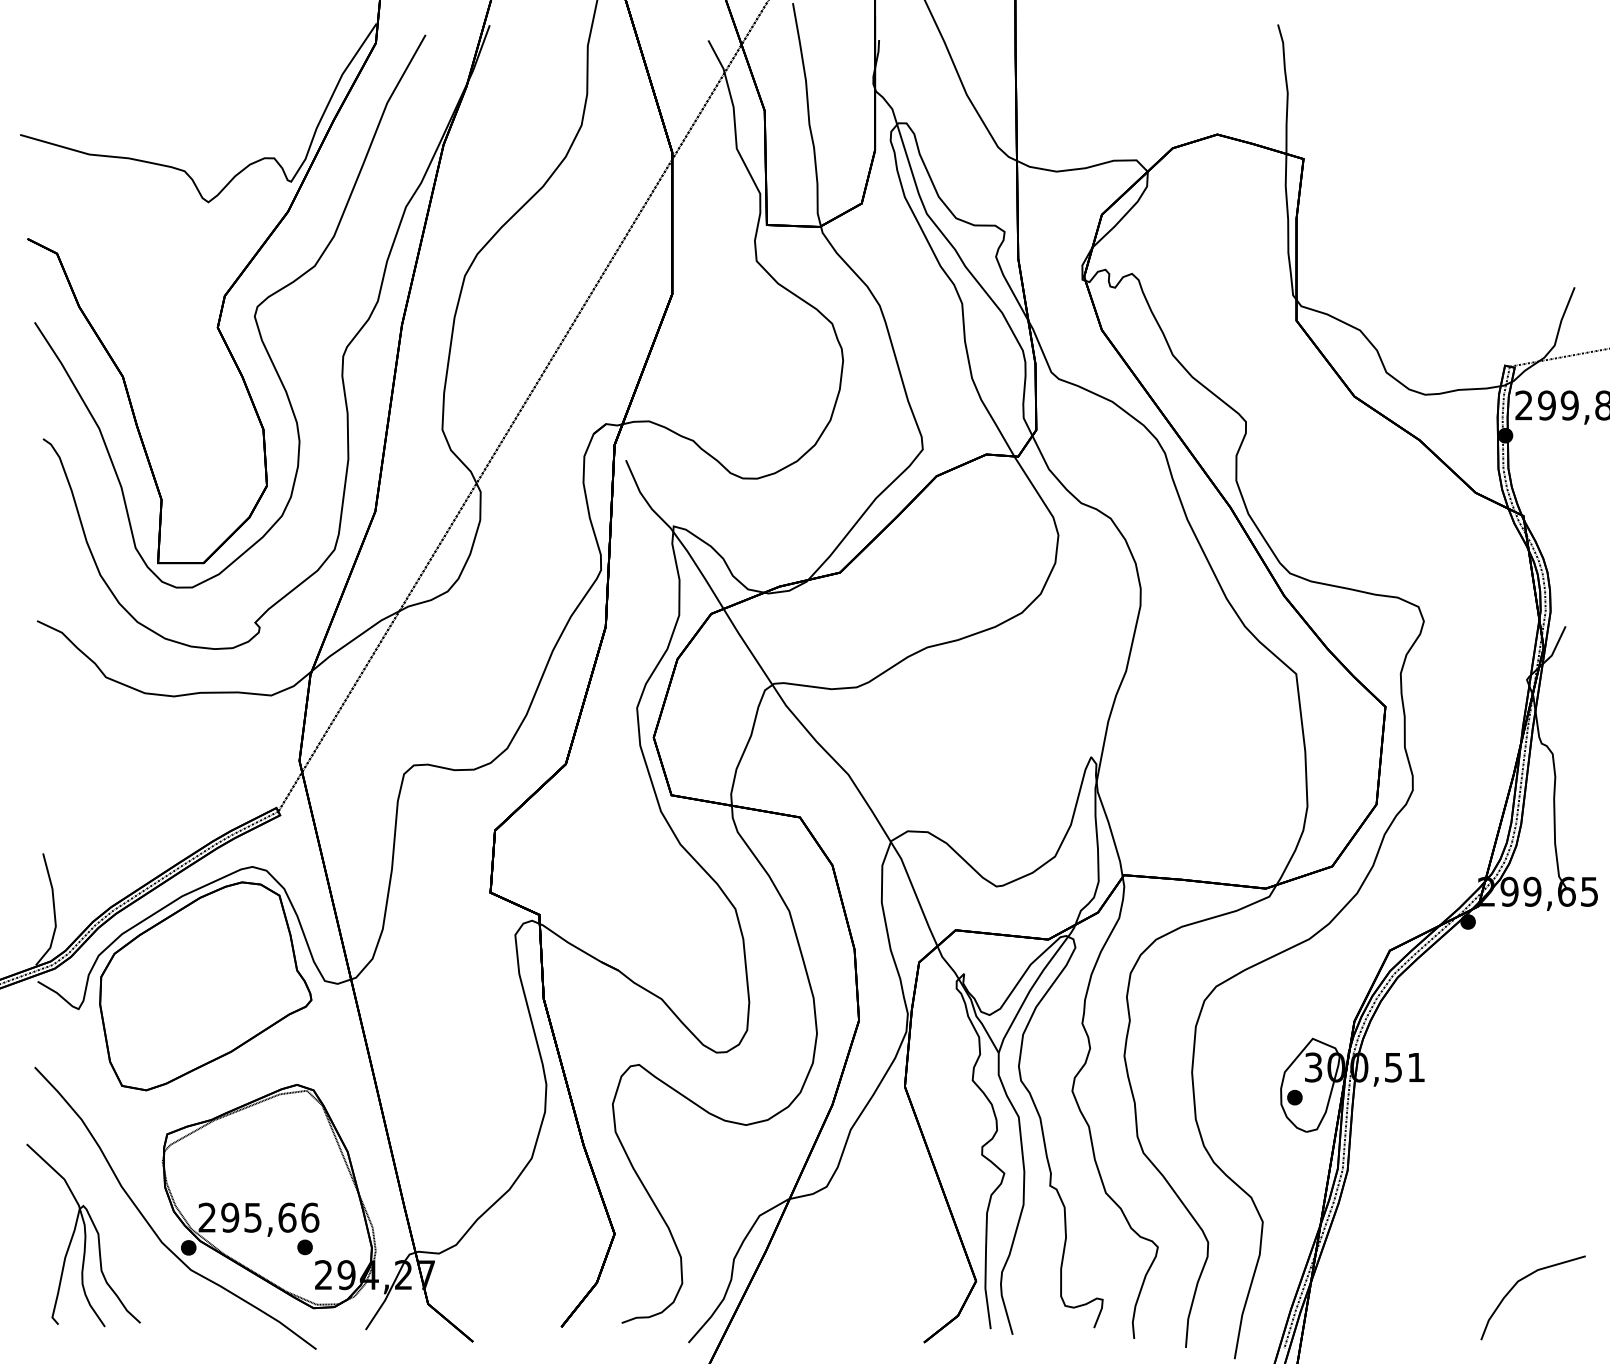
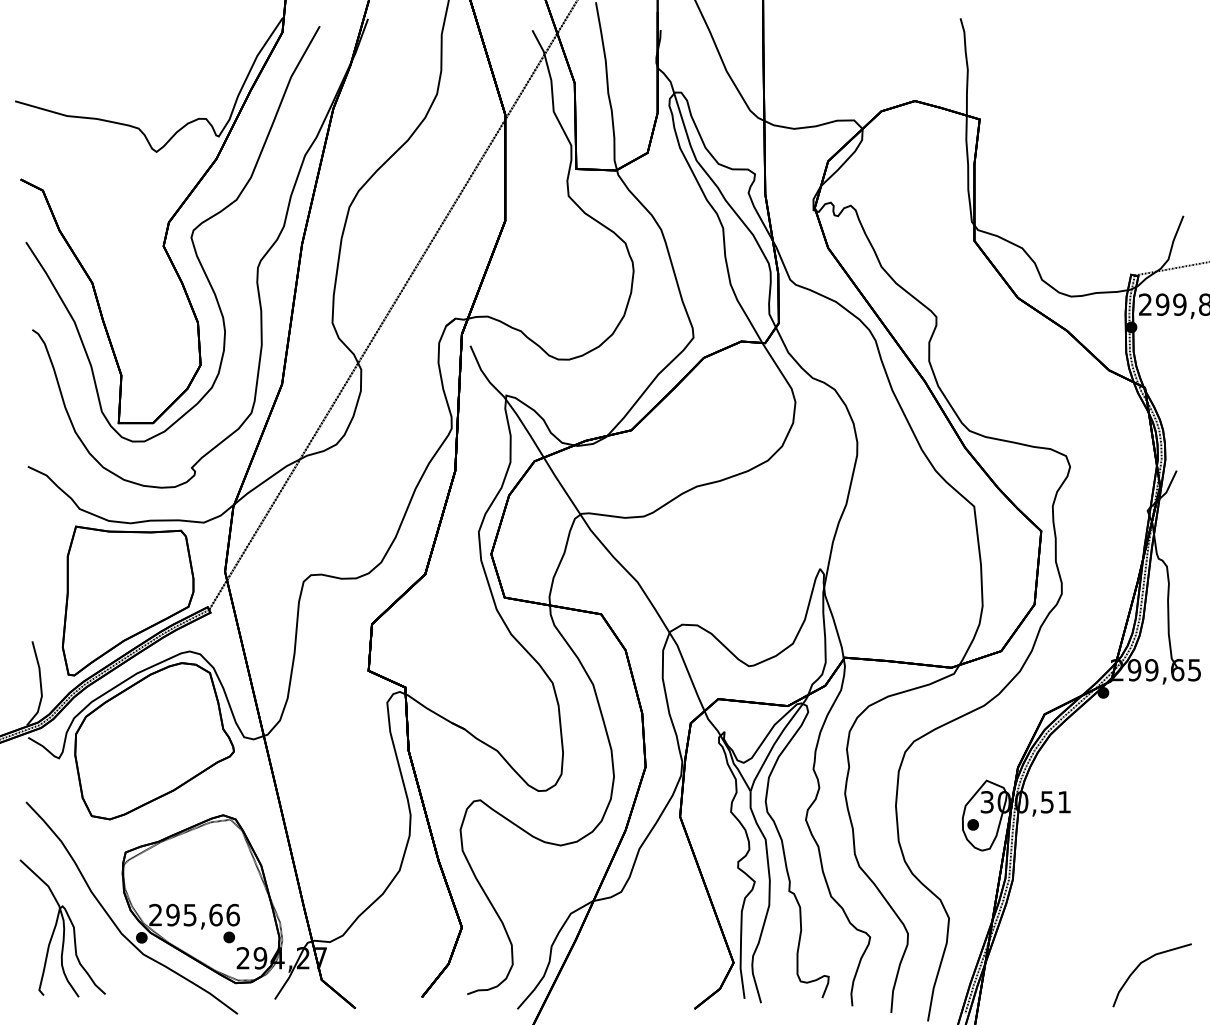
part: (170, 799) -> (128, 600), added

